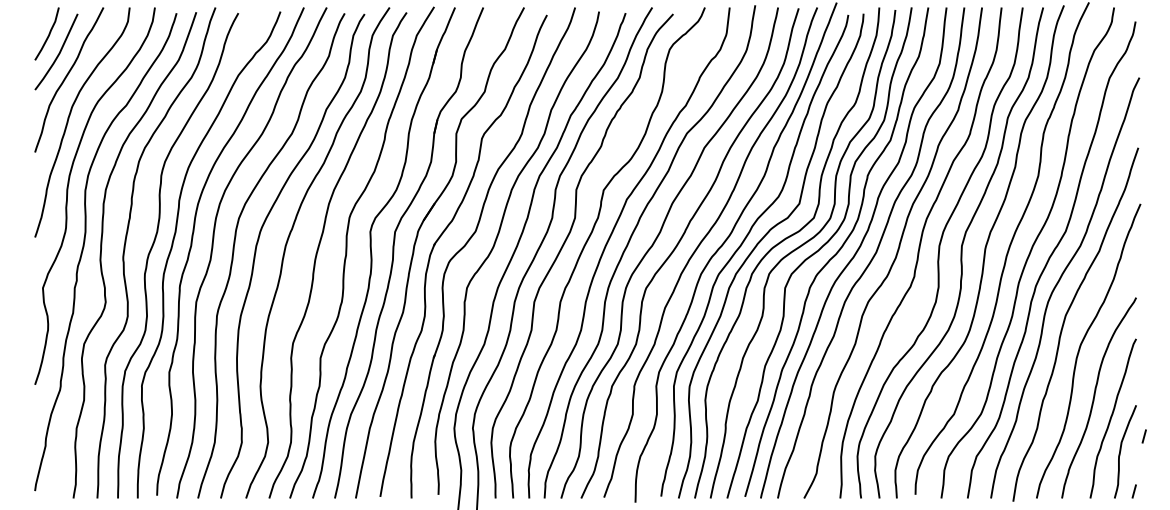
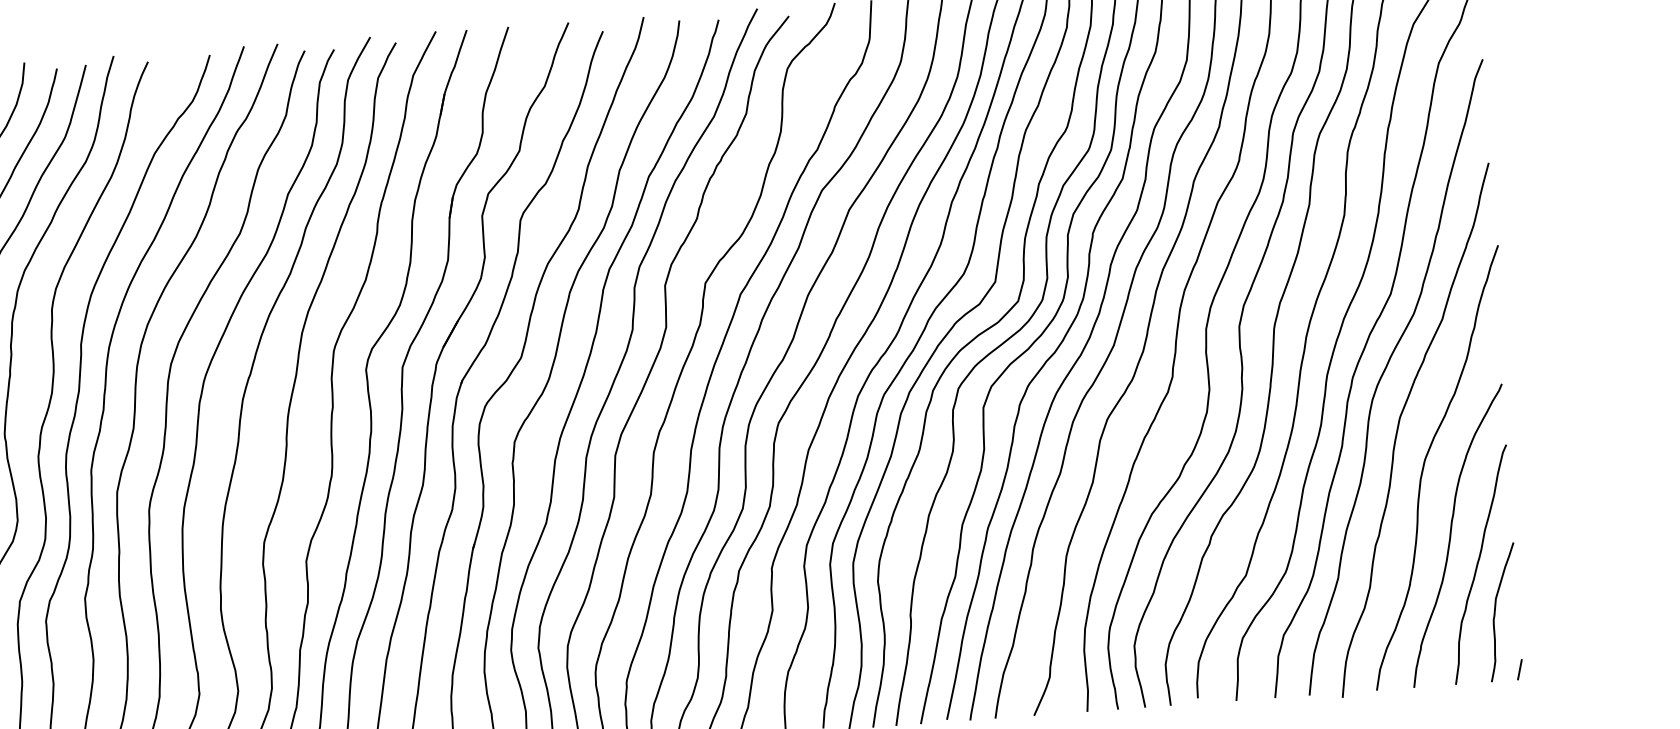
line: (1143, 436) -> (1527, 587), removed

